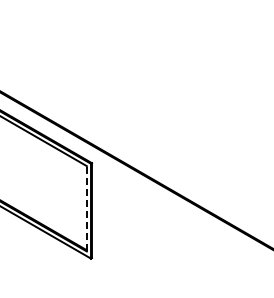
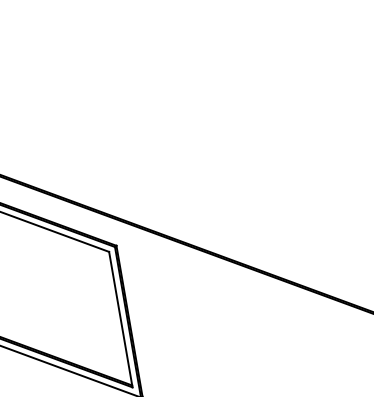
line: (86, 208) -> (120, 319), dashed -> solid

